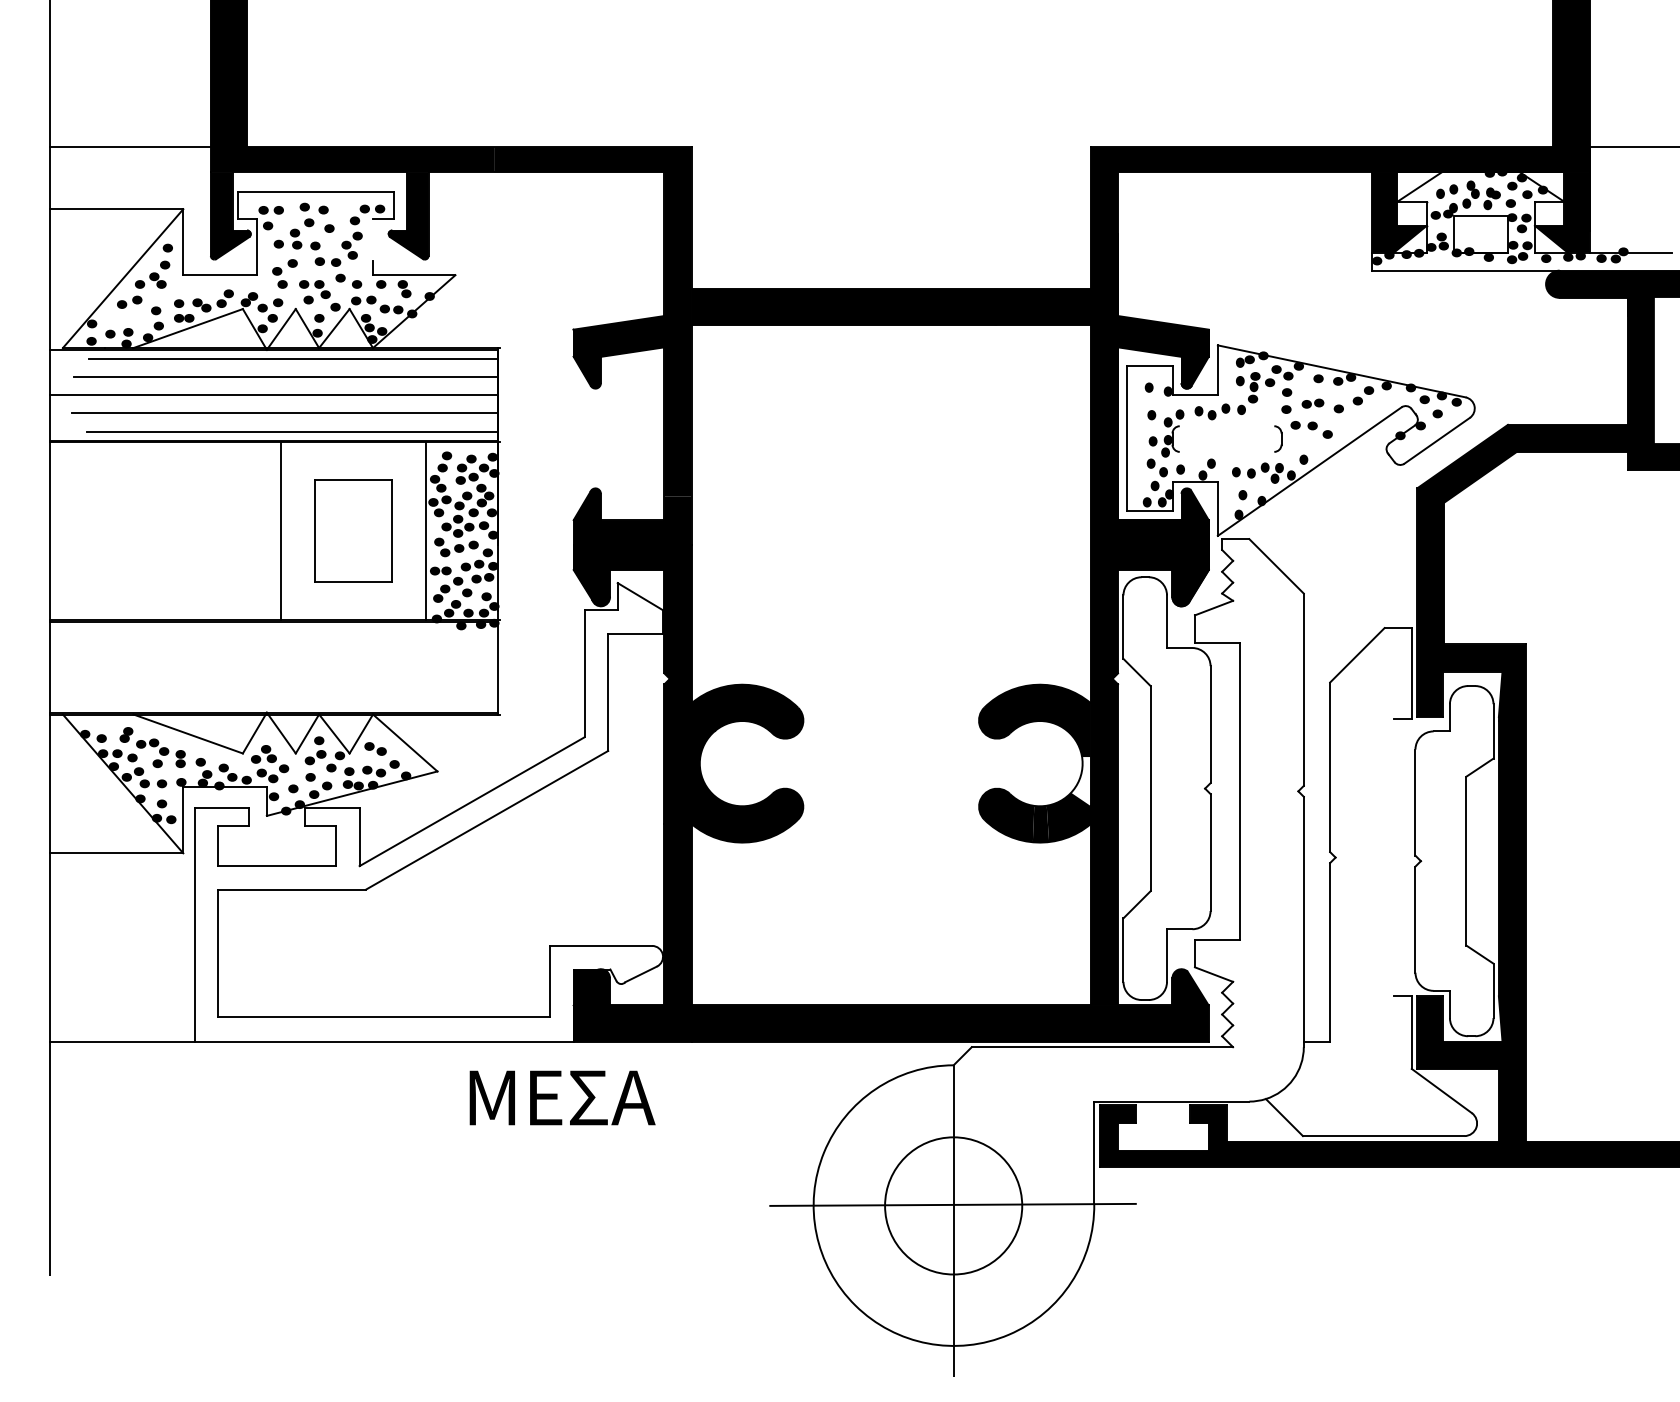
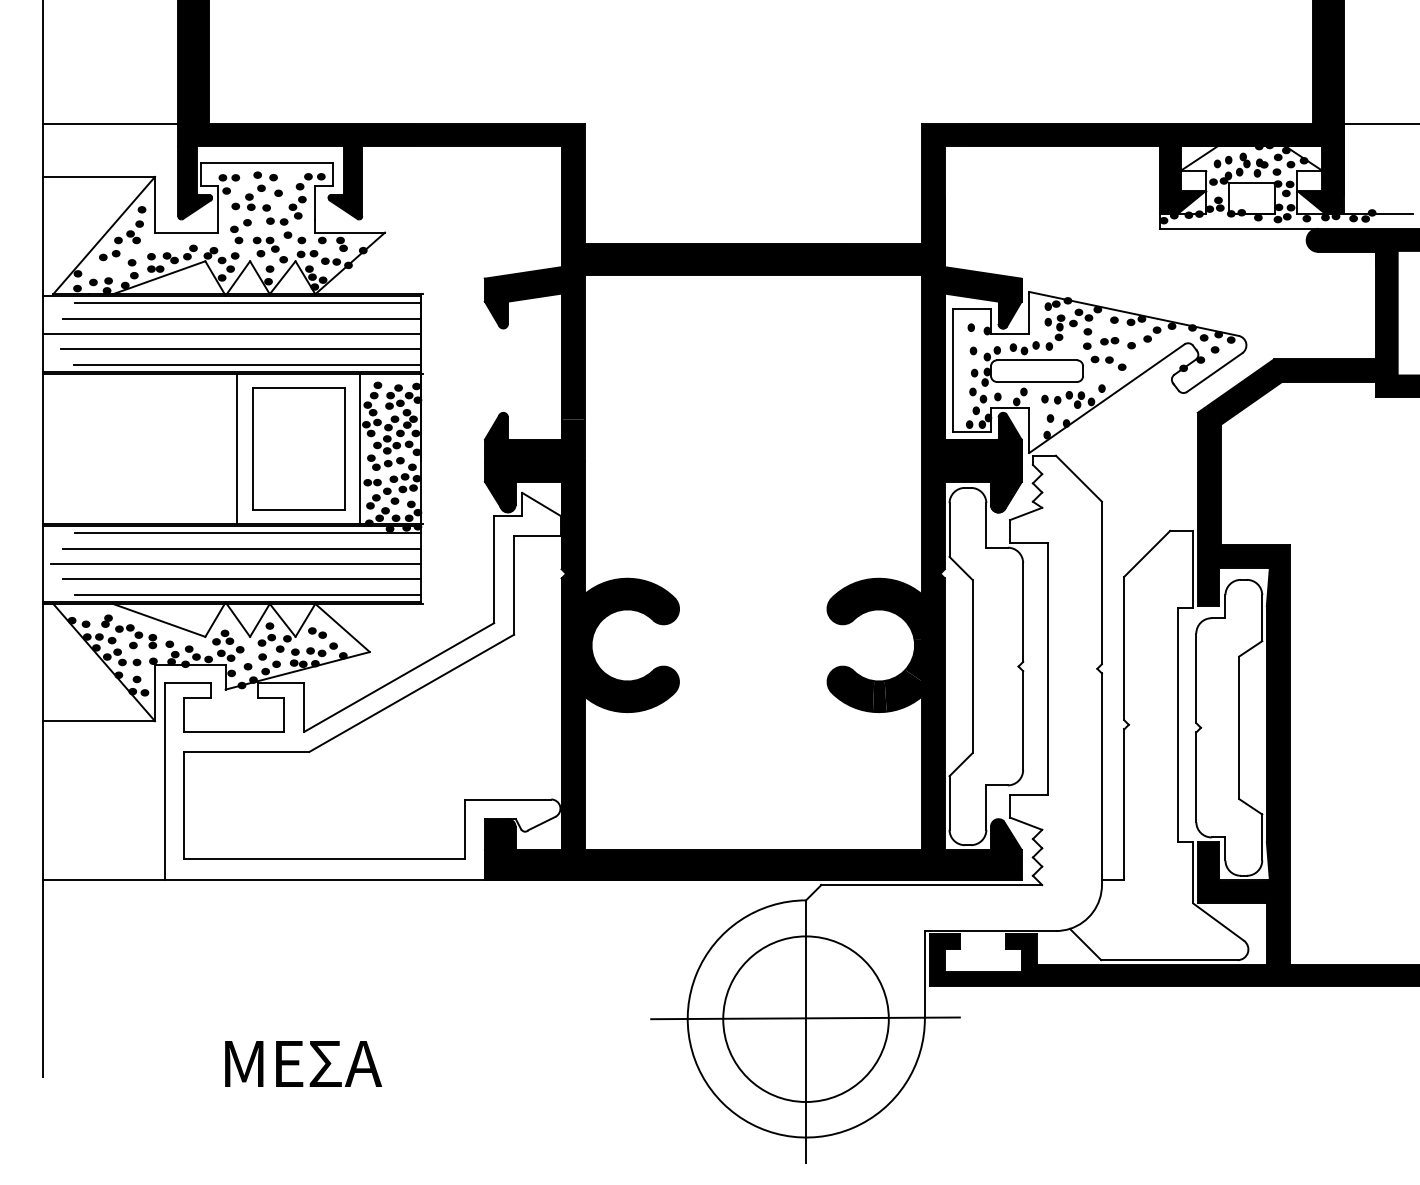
line: (372, 239) -> (314, 202), added
line: (1227, 426) -> (1037, 360), added
line: (1227, 452) -> (1037, 382), added
part: (353, 530) -> (298, 448), size x1.43
line: (293, 631) -> (248, 533), added
line: (285, 648) -> (241, 548), added
line: (278, 667) -> (235, 564), added
line: (285, 685) -> (241, 579), added
line: (293, 703) -> (248, 594), added
fill: (1080, 781) -> (913, 660), added
line: (1393, 857) -> (1177, 724), added
text: (562, 1097) -> (303, 1063), moved
circle: (953, 1206) -> (805, 1019), size x1.43

